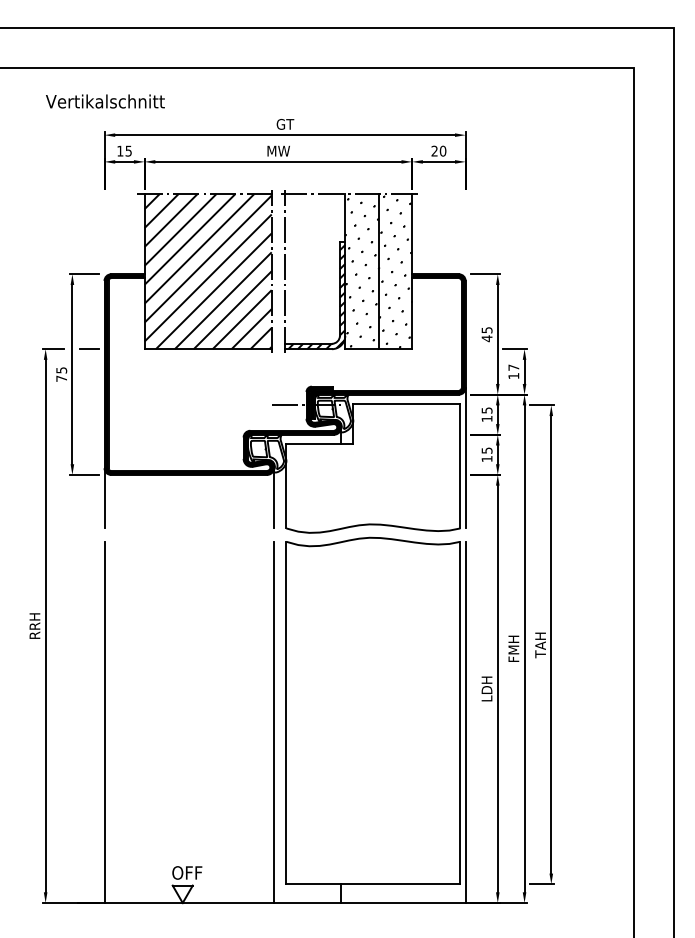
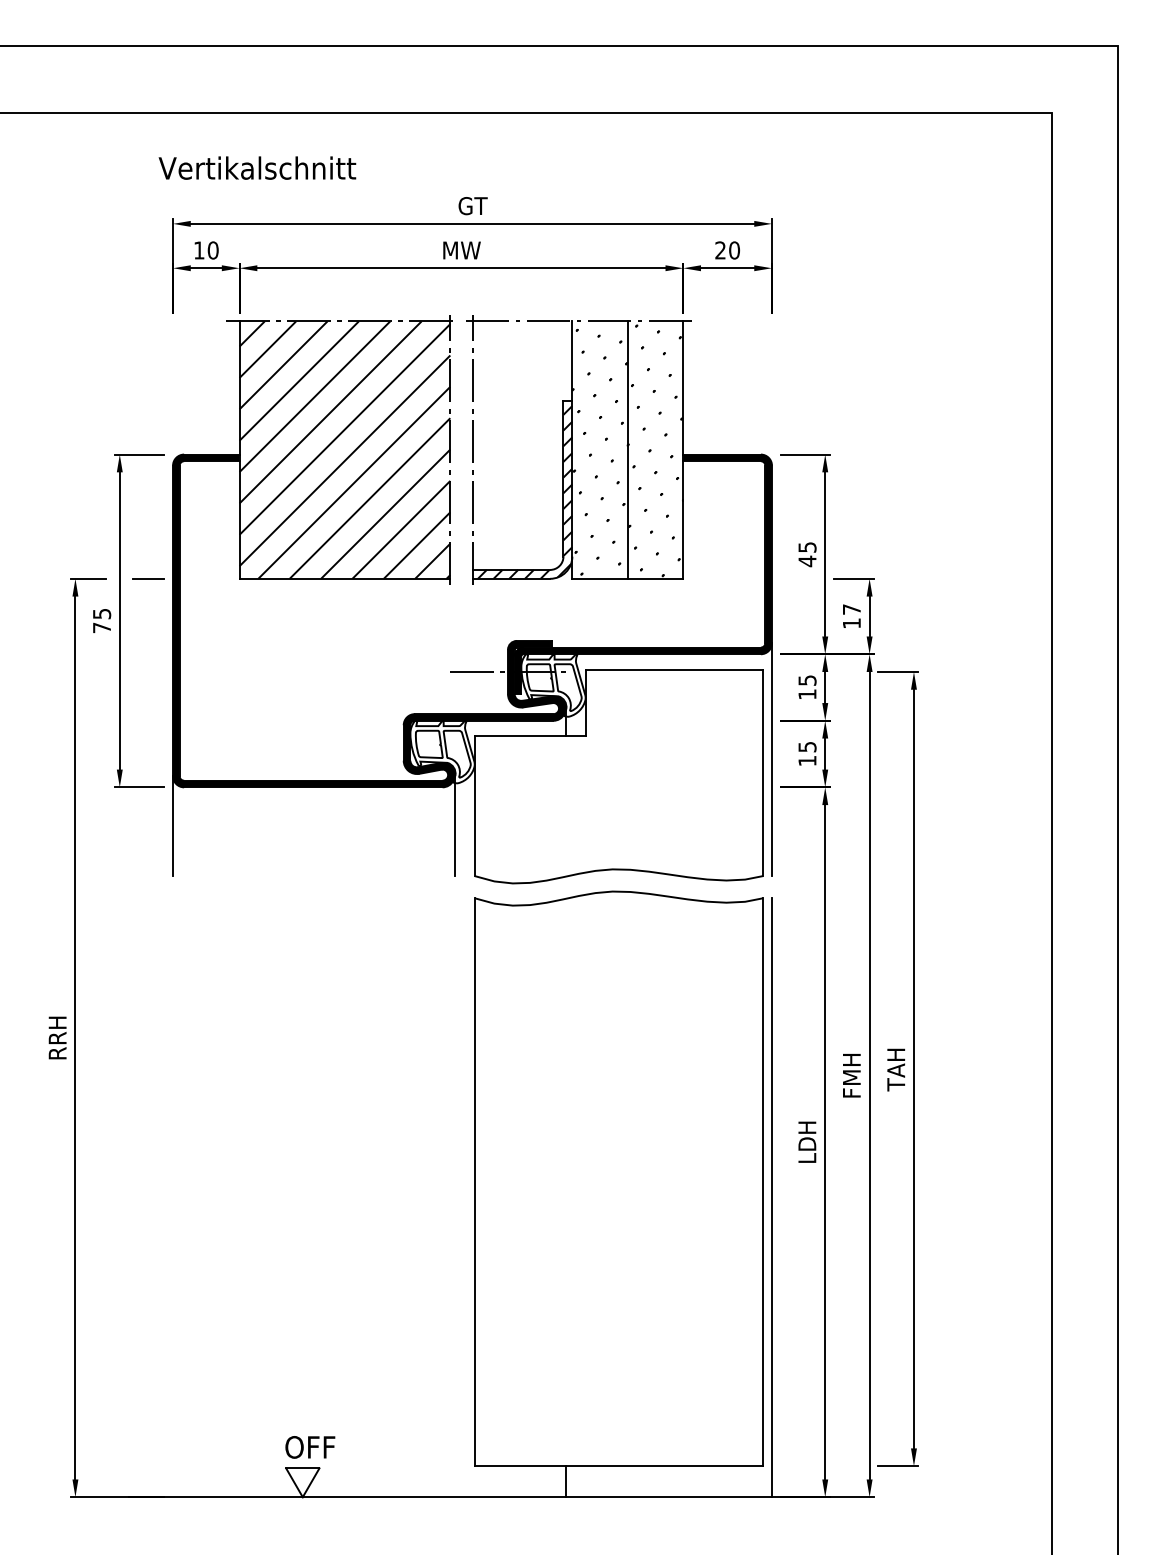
text: (105, 101) -> (257, 168), moved
text: (128, 150) -> (212, 249), 15 -> 10
line: (104, 722) -> (173, 1197), removed
line: (274, 722) -> (454, 1197), removed

